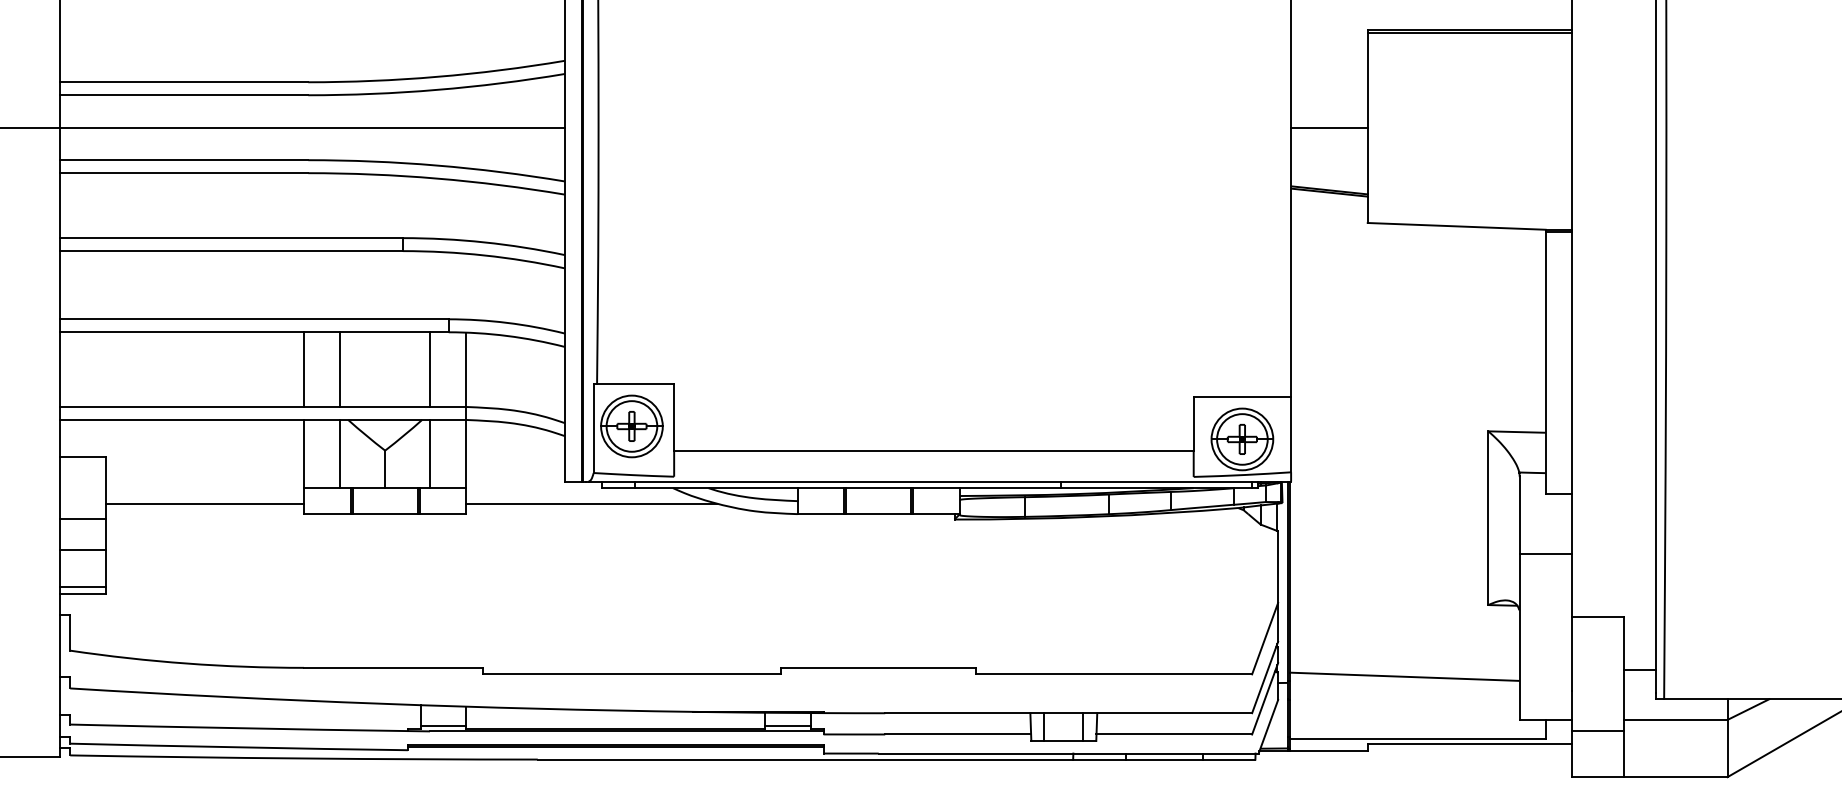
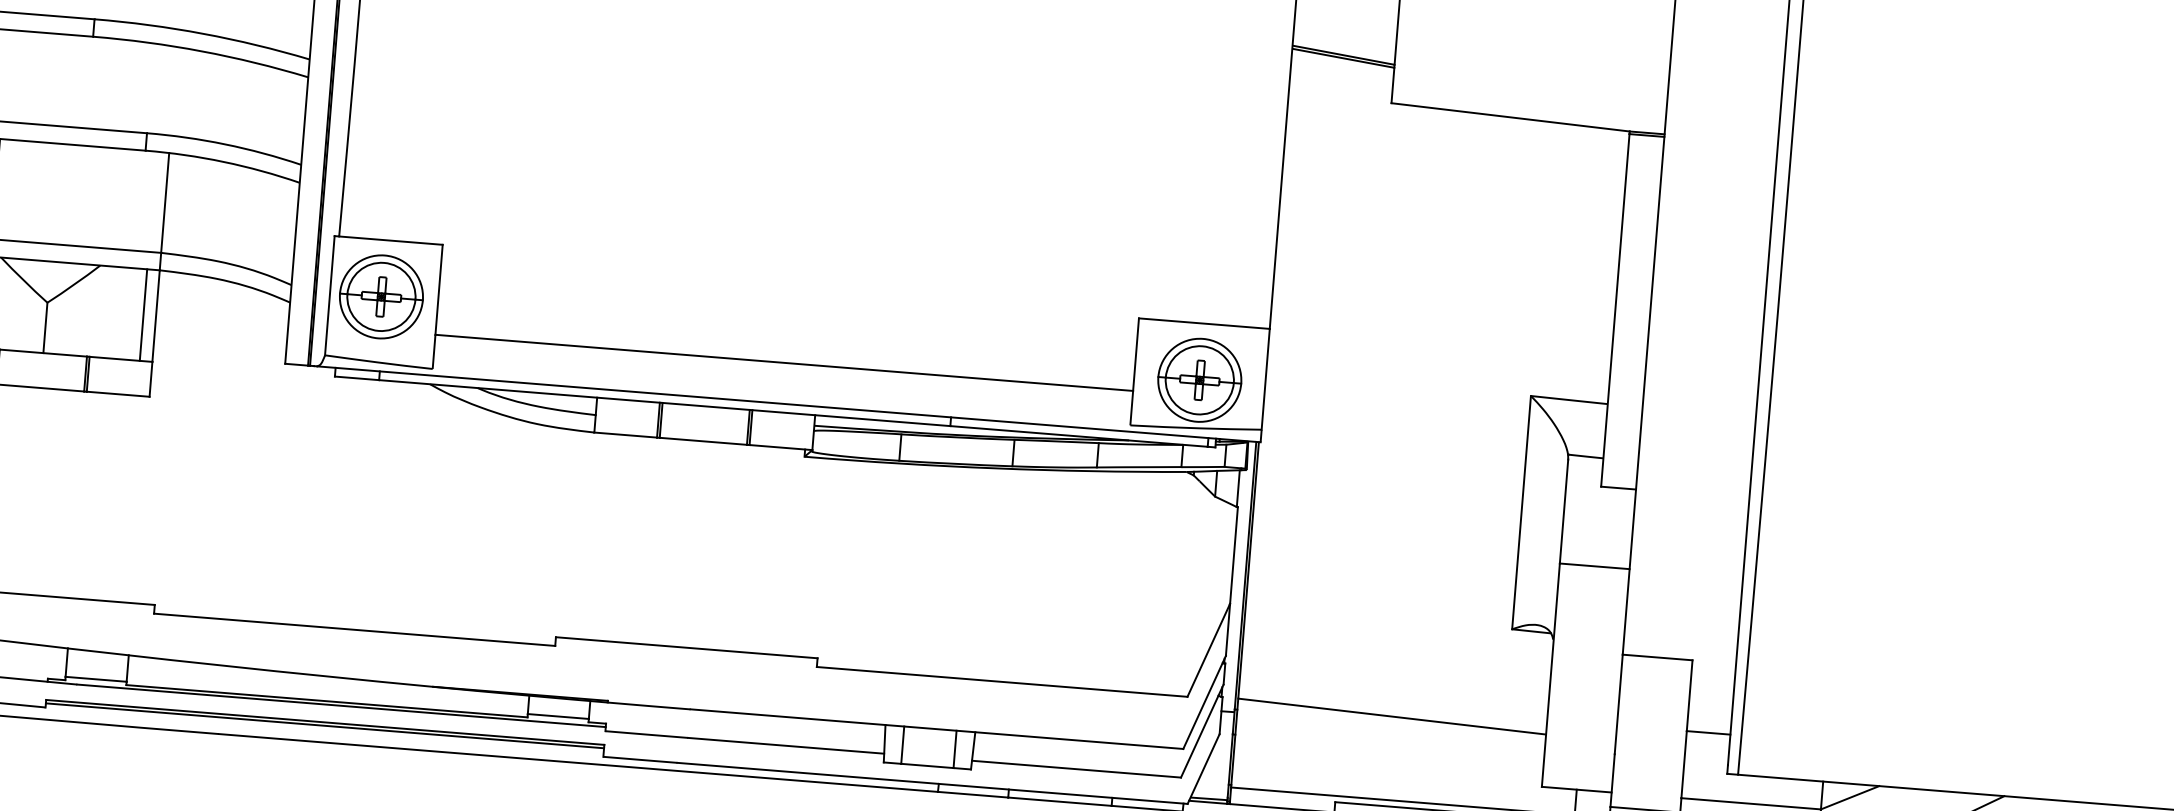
line: (429, 369) -> (115, 198), removed
line: (429, 453) -> (142, 314), moved
line: (591, 503) -> (318, 396), removed

